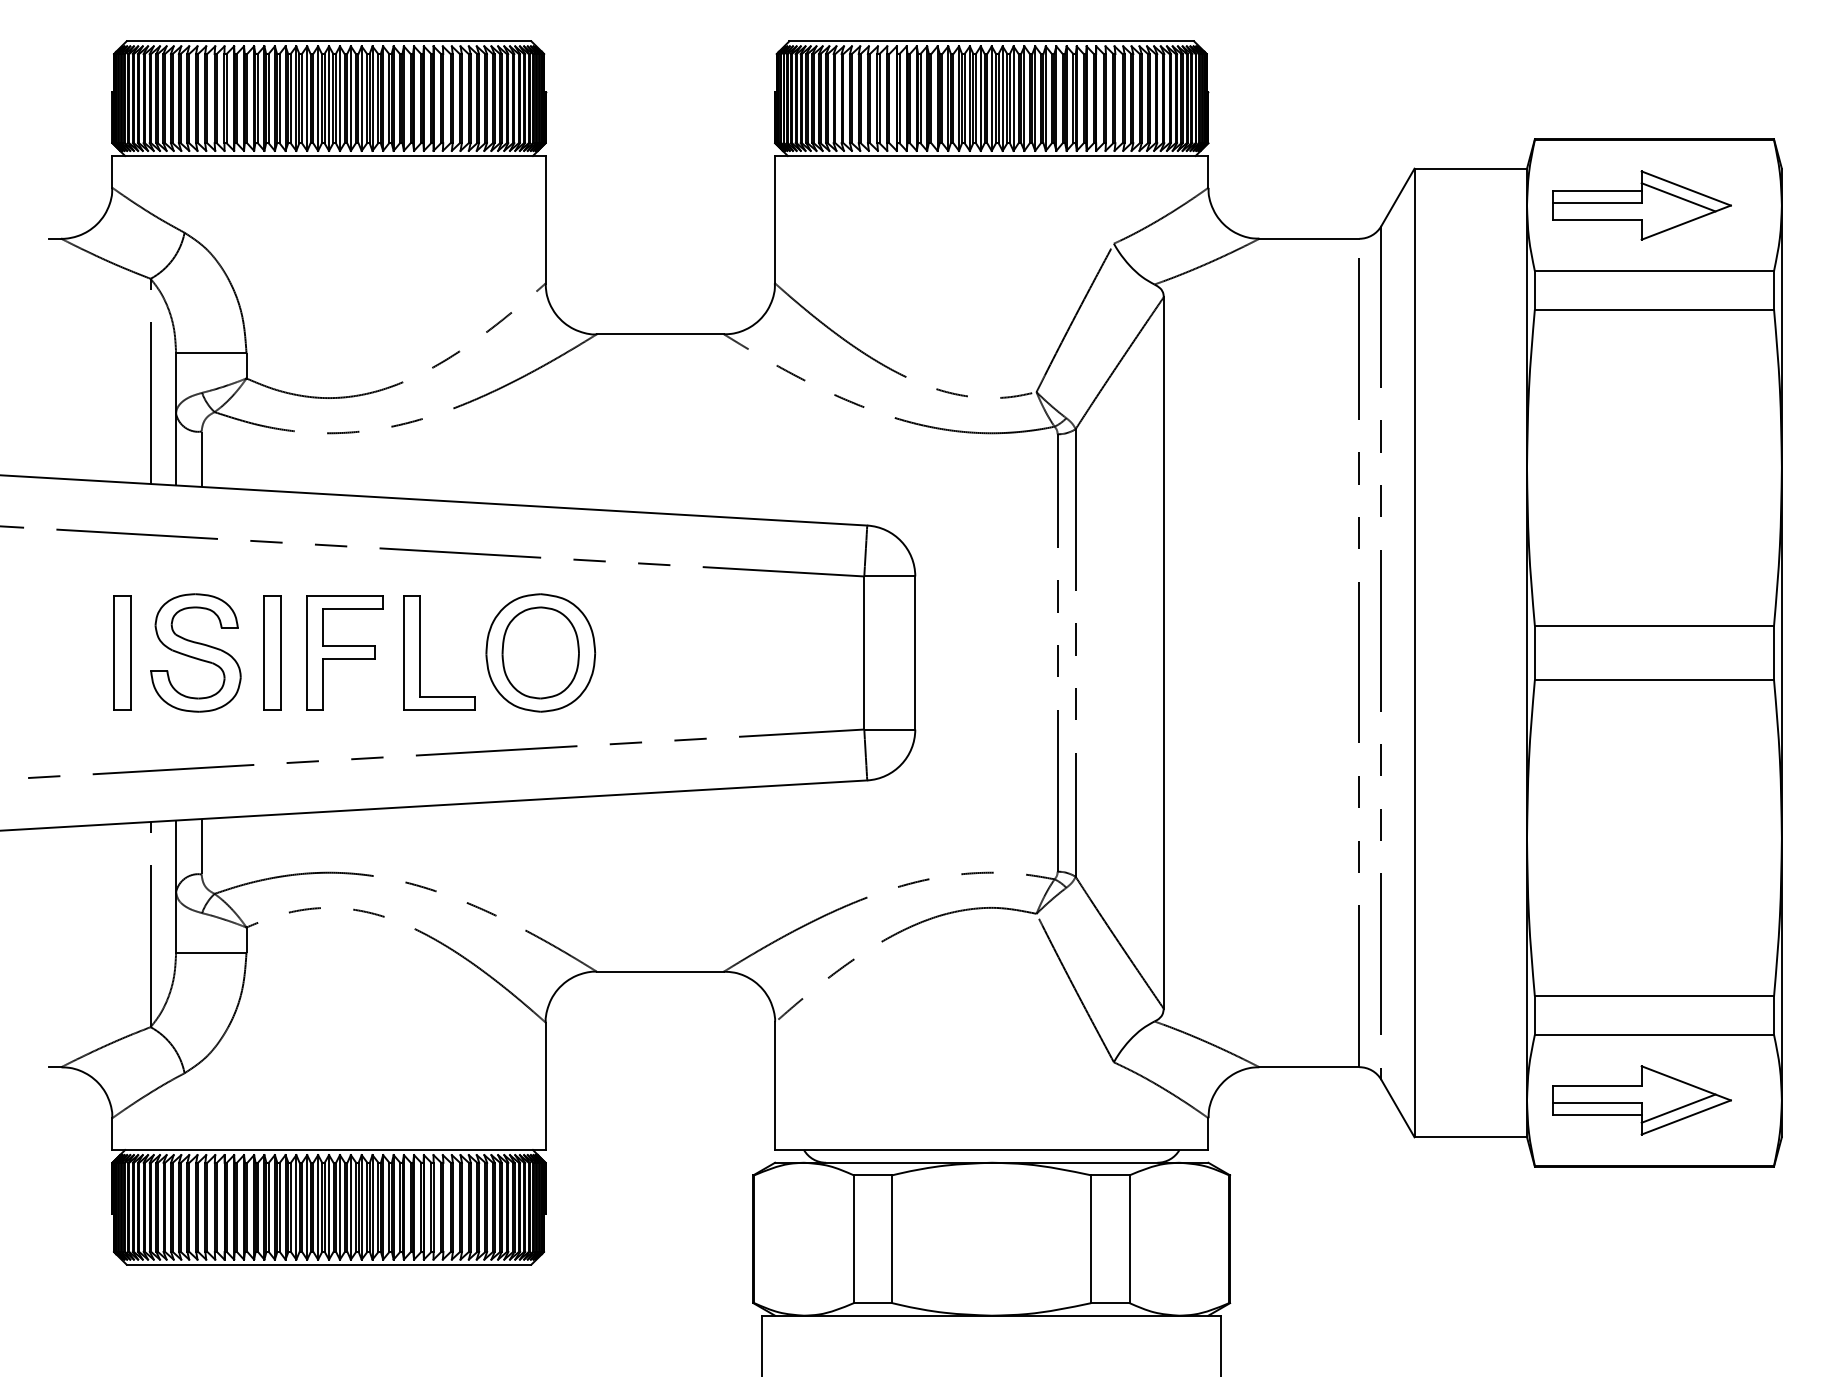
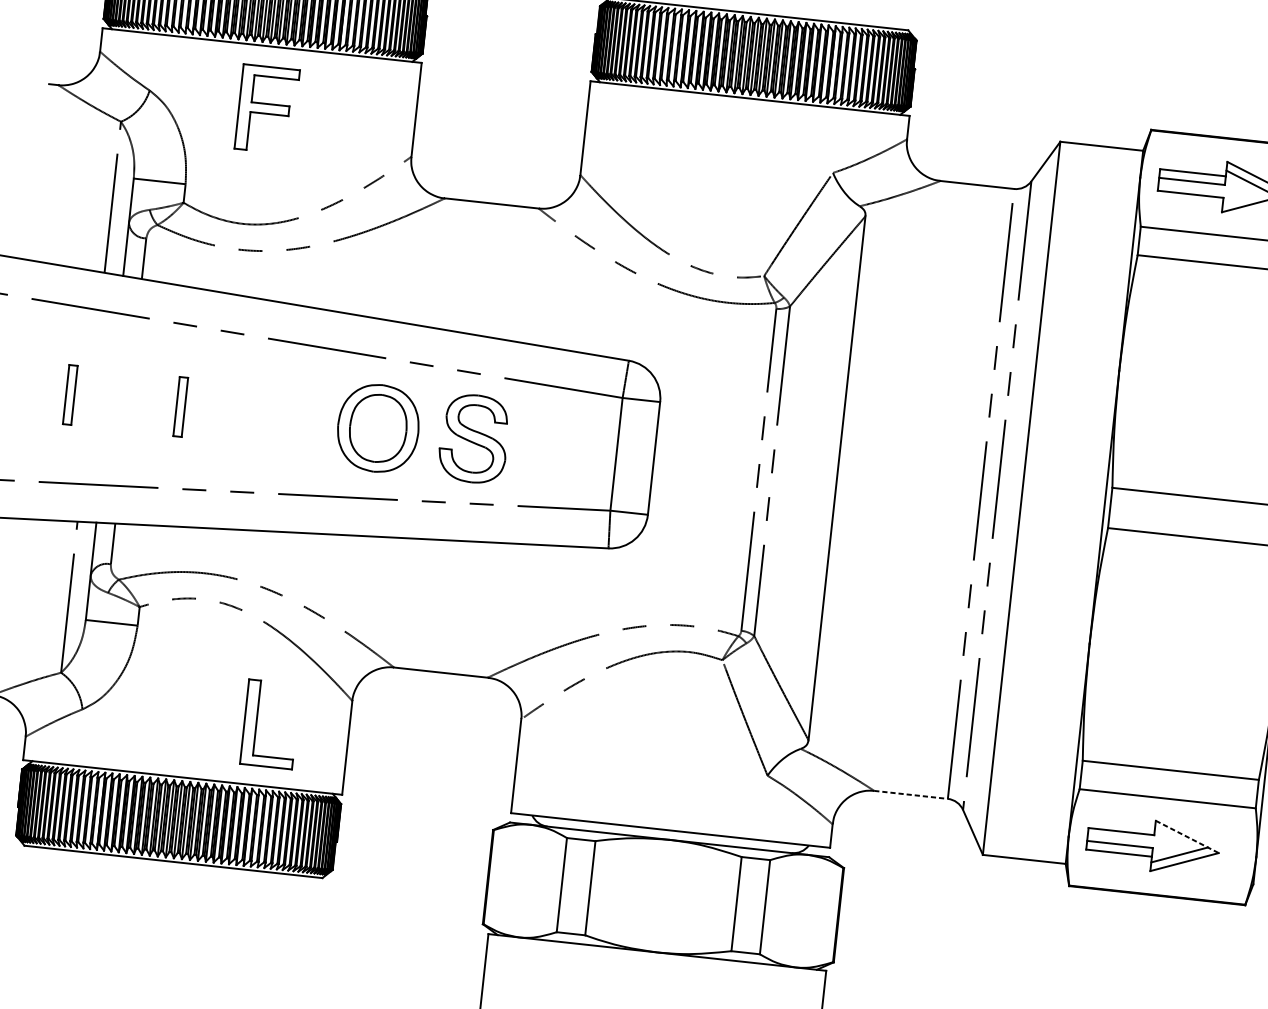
part: (122, 652) -> (70, 394), size x0.7
part: (195, 652) -> (473, 438), moved
part: (272, 652) -> (180, 406), size x0.7
part: (344, 652) -> (266, 109), moved
part: (420, 652) -> (256, 722), moved
line: (1309, 1067) -> (911, 795), solid -> dashed
line: (1686, 1083) -> (1187, 837), solid -> dashed

